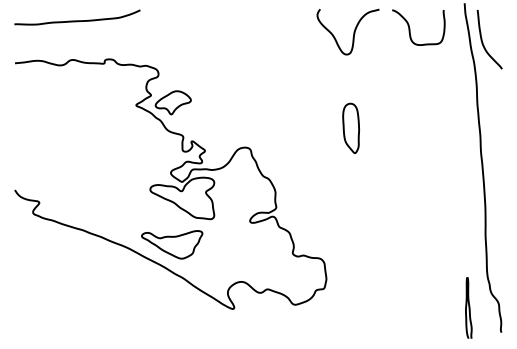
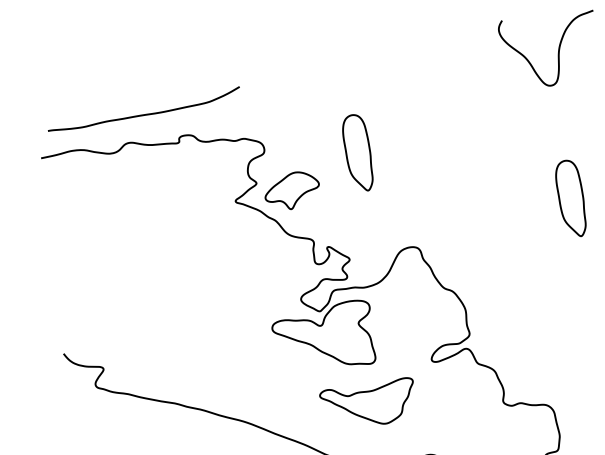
curve: (77, 20) -> (144, 113), moved
part: (217, 82) -> (356, 151), added
part: (172, 244) -> (368, 403), moved

